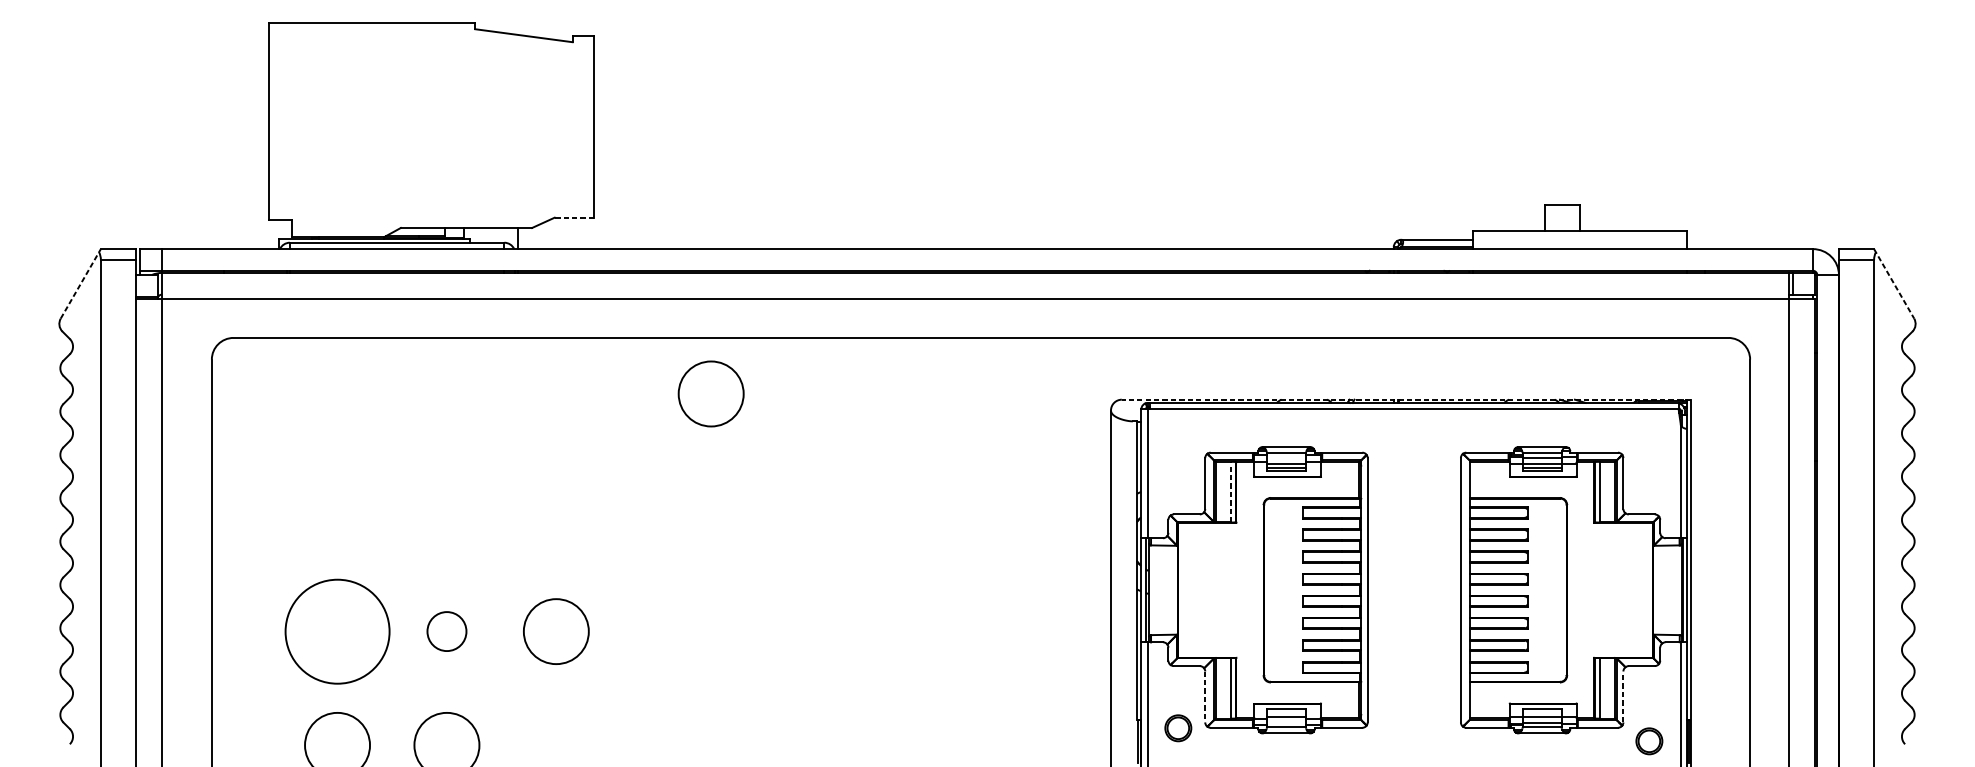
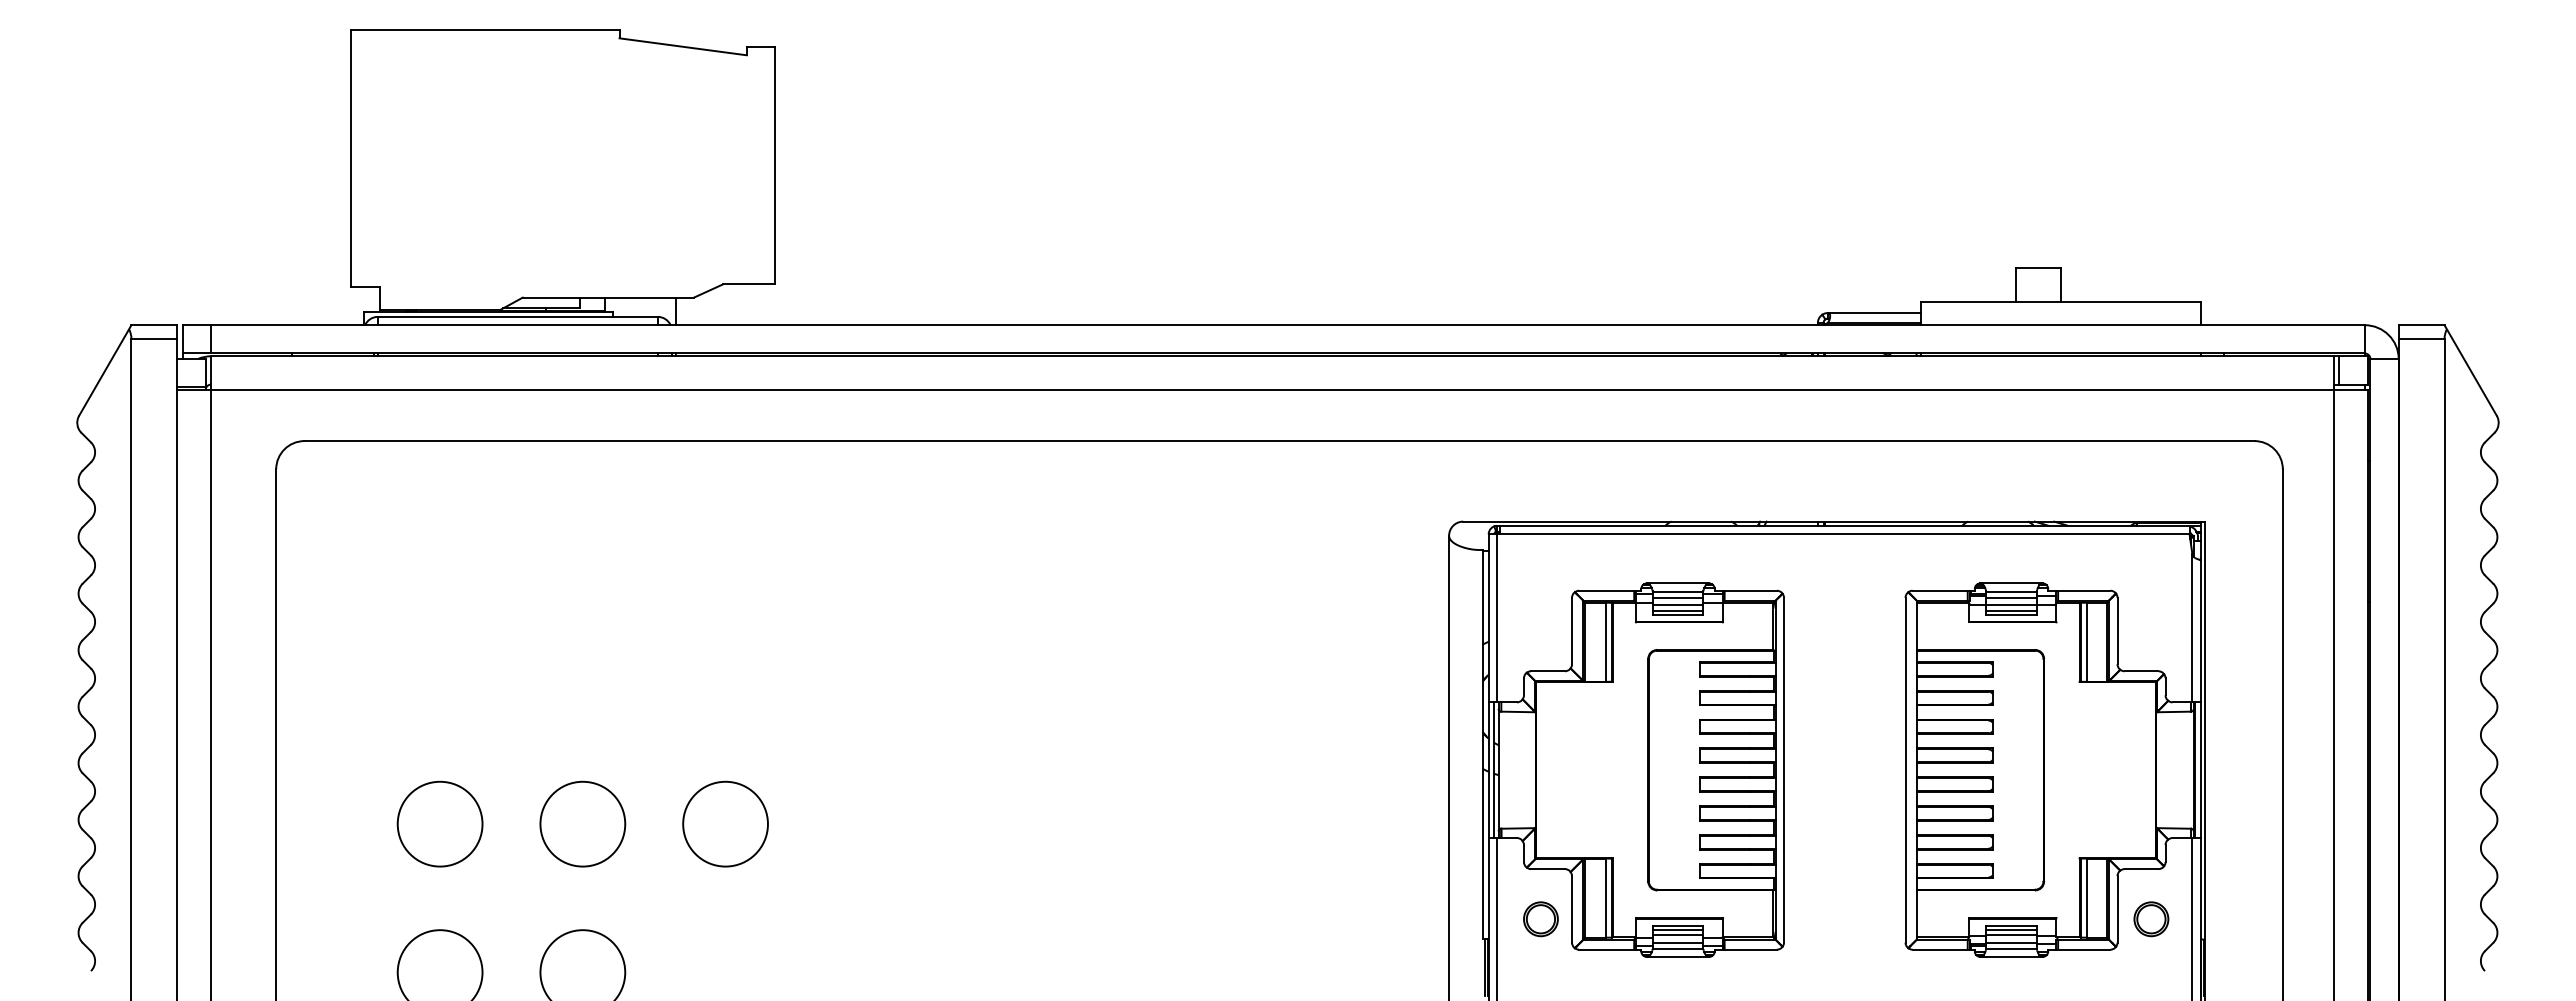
line: (574, 217) -> (749, 284), dashed -> solid
line: (80, 283) -> (105, 370), dashed -> solid
line: (1894, 283) -> (2470, 370), dashed -> solid
circle: (711, 393) -> (927, 513), removed
line: (1406, 399) -> (1834, 521), dashed -> solid
line: (1286, 457) -> (1677, 597), added
line: (1230, 492) -> (1605, 642), dashed -> solid
circle: (337, 631) -> (439, 823), size x0.62
circle: (446, 631) -> (582, 823), size x1.67
line: (1623, 696) -> (2117, 908), dashed -> solid
line: (1205, 697) -> (1572, 909), dashed -> solid
line: (1286, 712) -> (1677, 929), added
line: (1542, 712) -> (2011, 929), added
line: (1286, 722) -> (1677, 942), added
part: (1178, 728) -> (1540, 919), moved
part: (1649, 741) -> (2151, 919), moved

